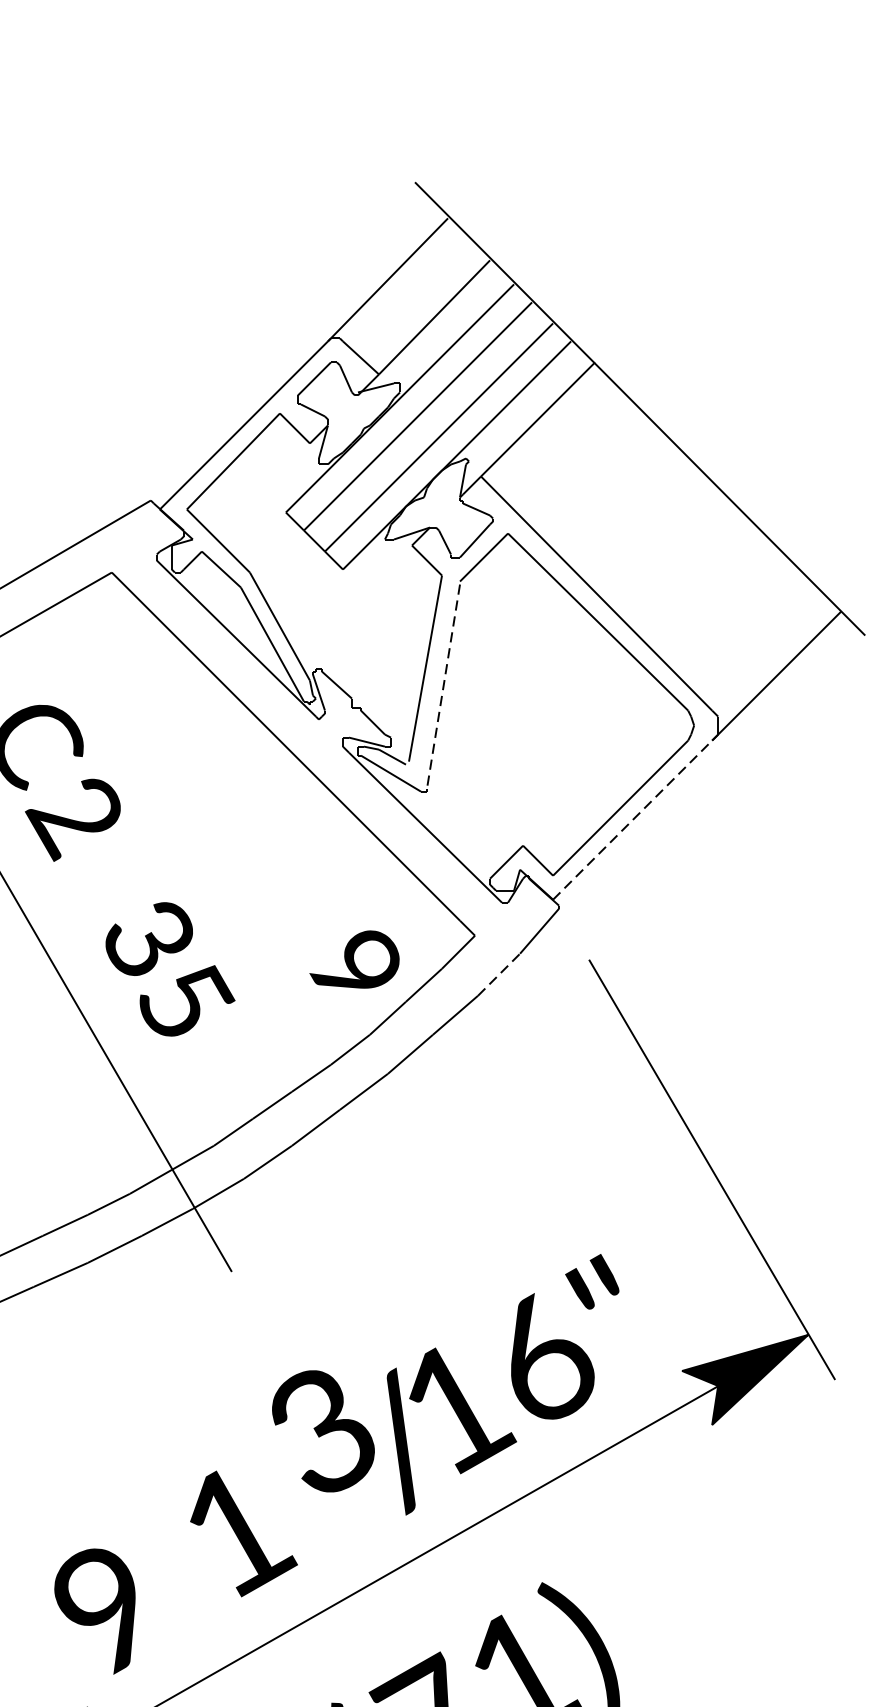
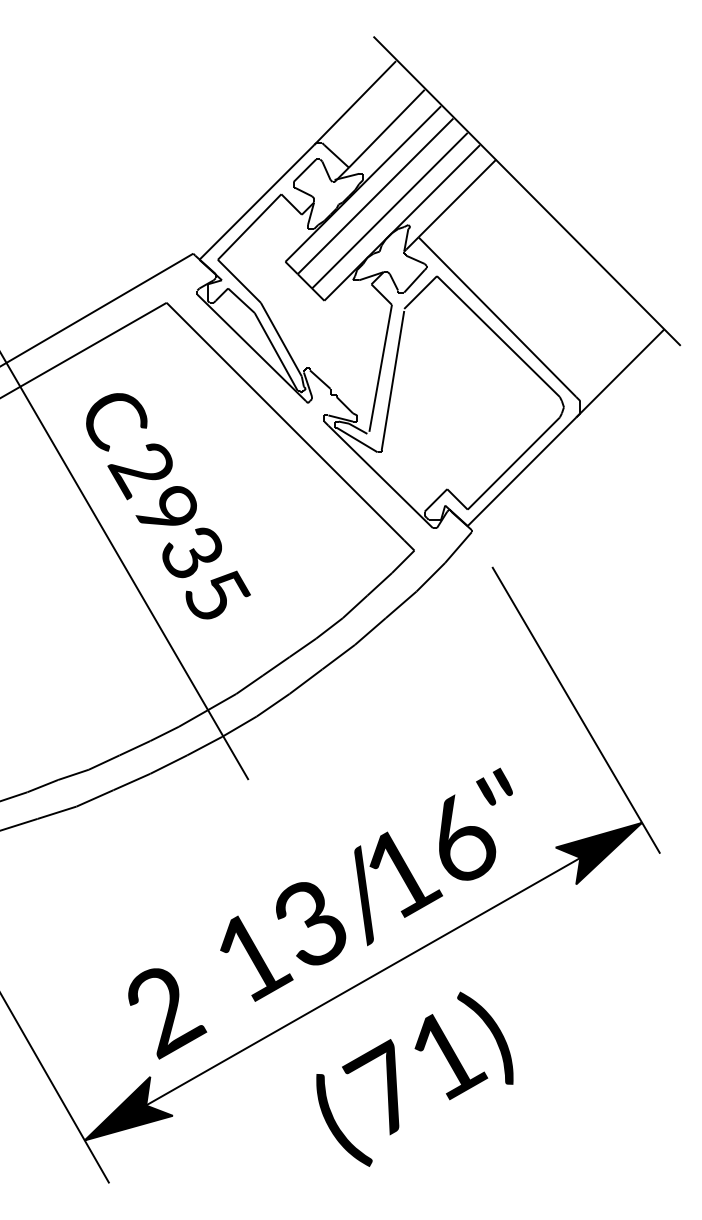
line: (442, 686) -> (392, 380), dashed -> solid
line: (633, 819) -> (522, 471), dashed -> solid
text: (353, 959) -> (165, 505), moved
line: (499, 973) -> (431, 576), dashed -> solid
text: (324, 1430) -> (311, 923), moved
text: (113, 1614) -> (167, 1013), 9 -> 2

